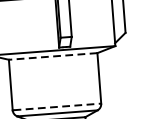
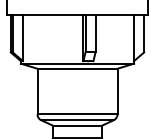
line: (53, 56) -> (77, 68), dashed -> solid
line: (56, 107) -> (77, 114), dashed -> solid

